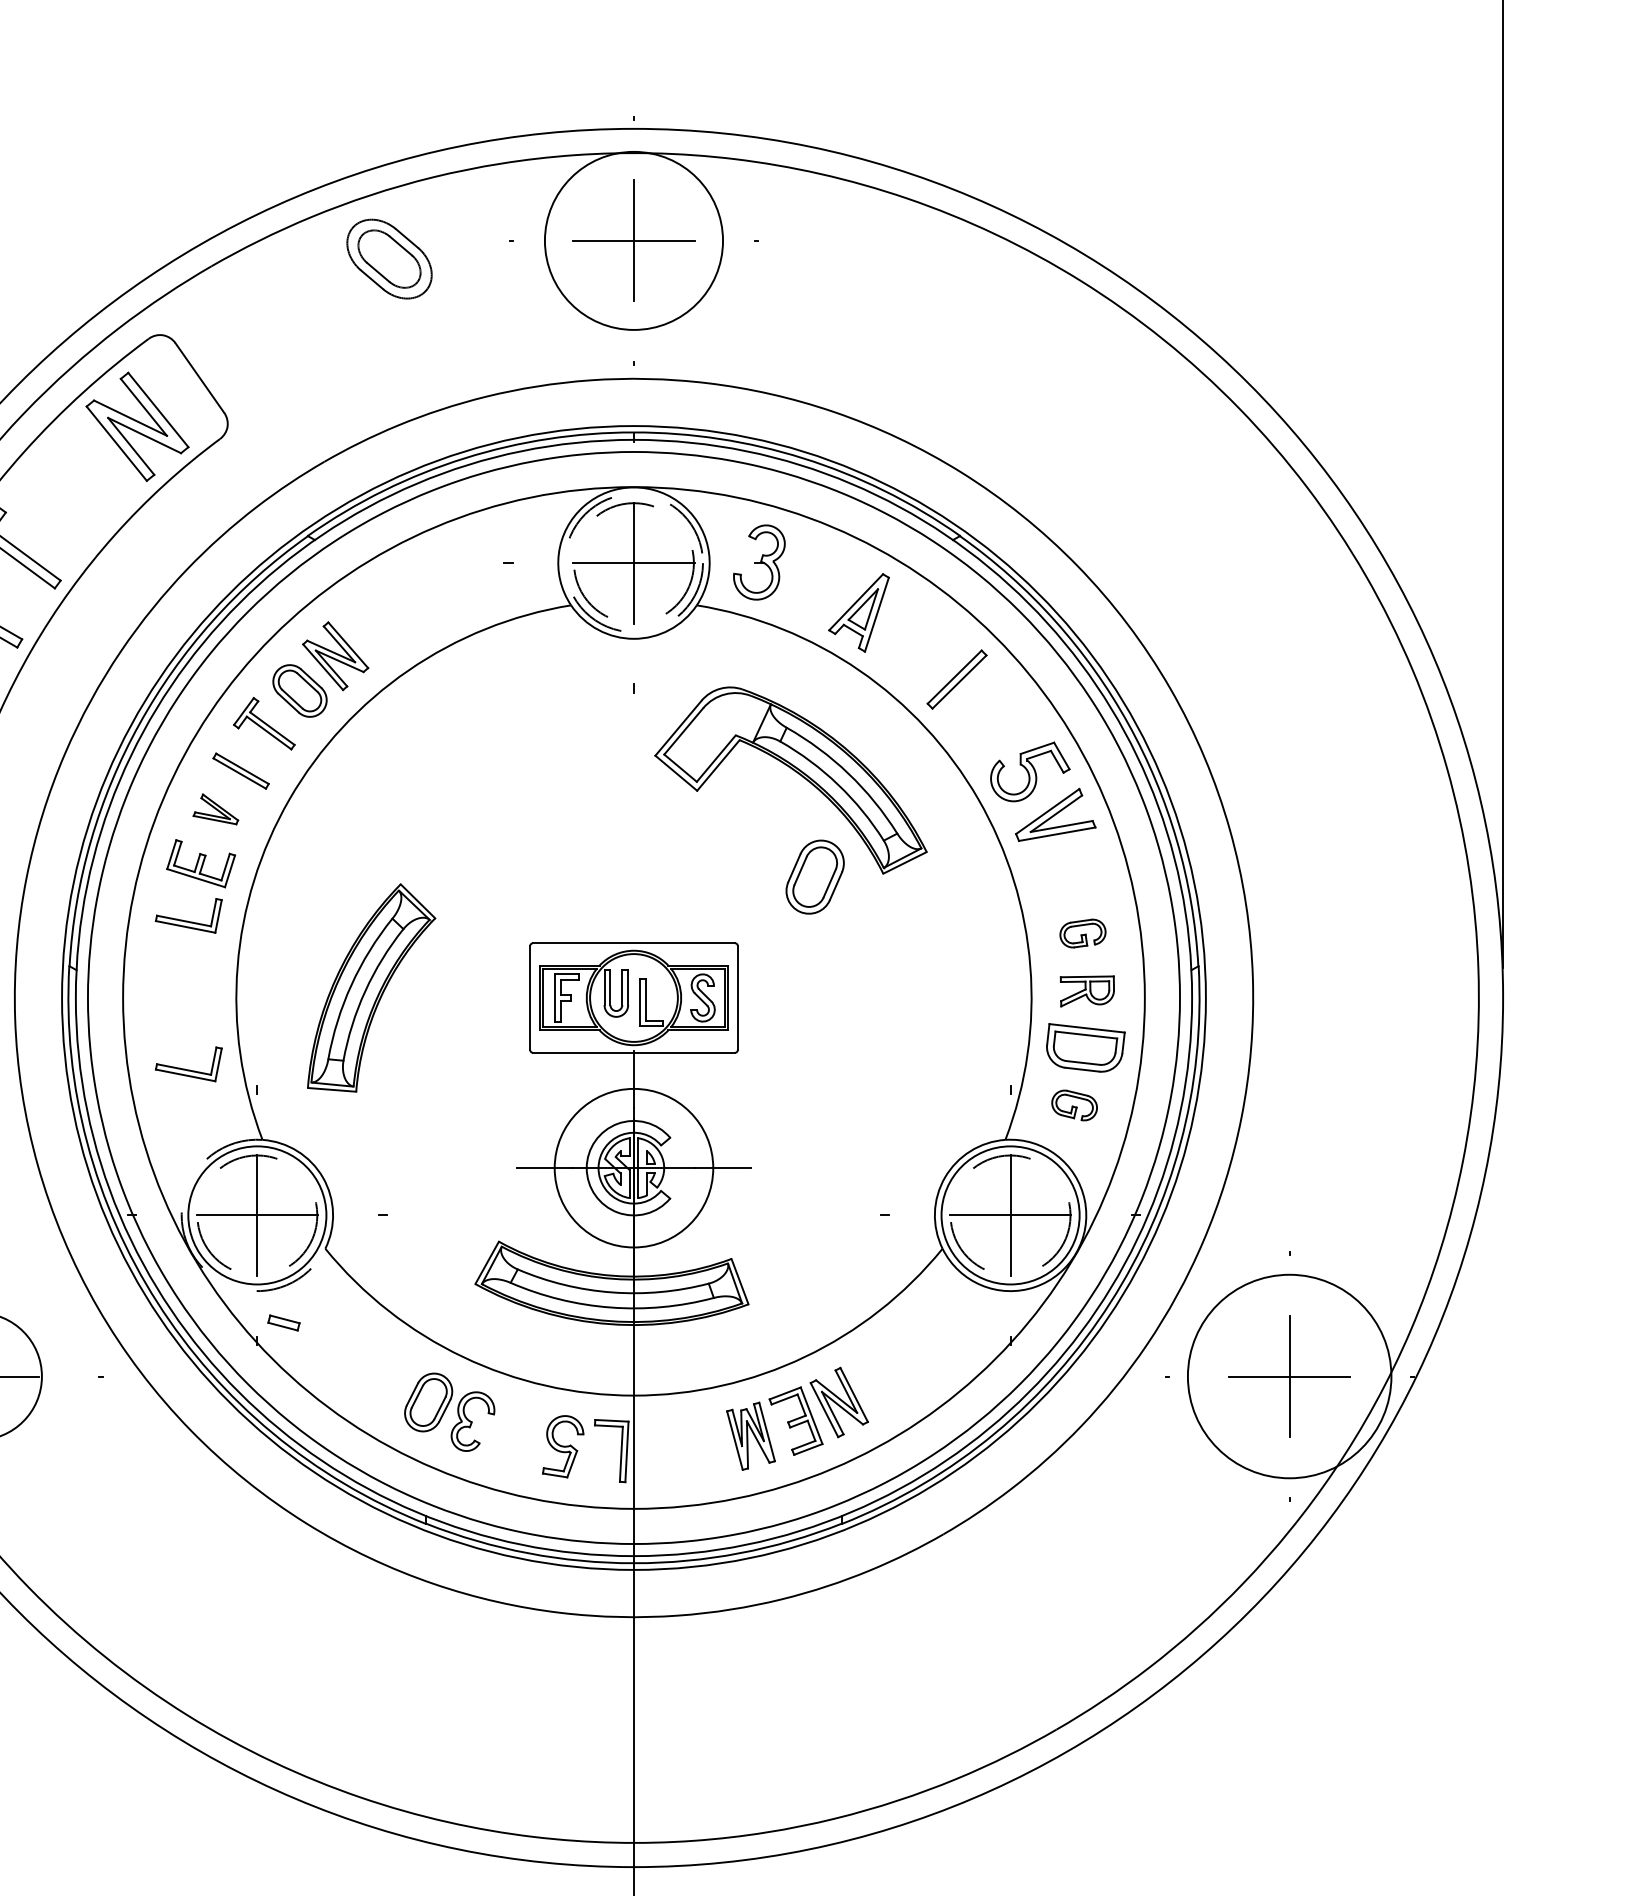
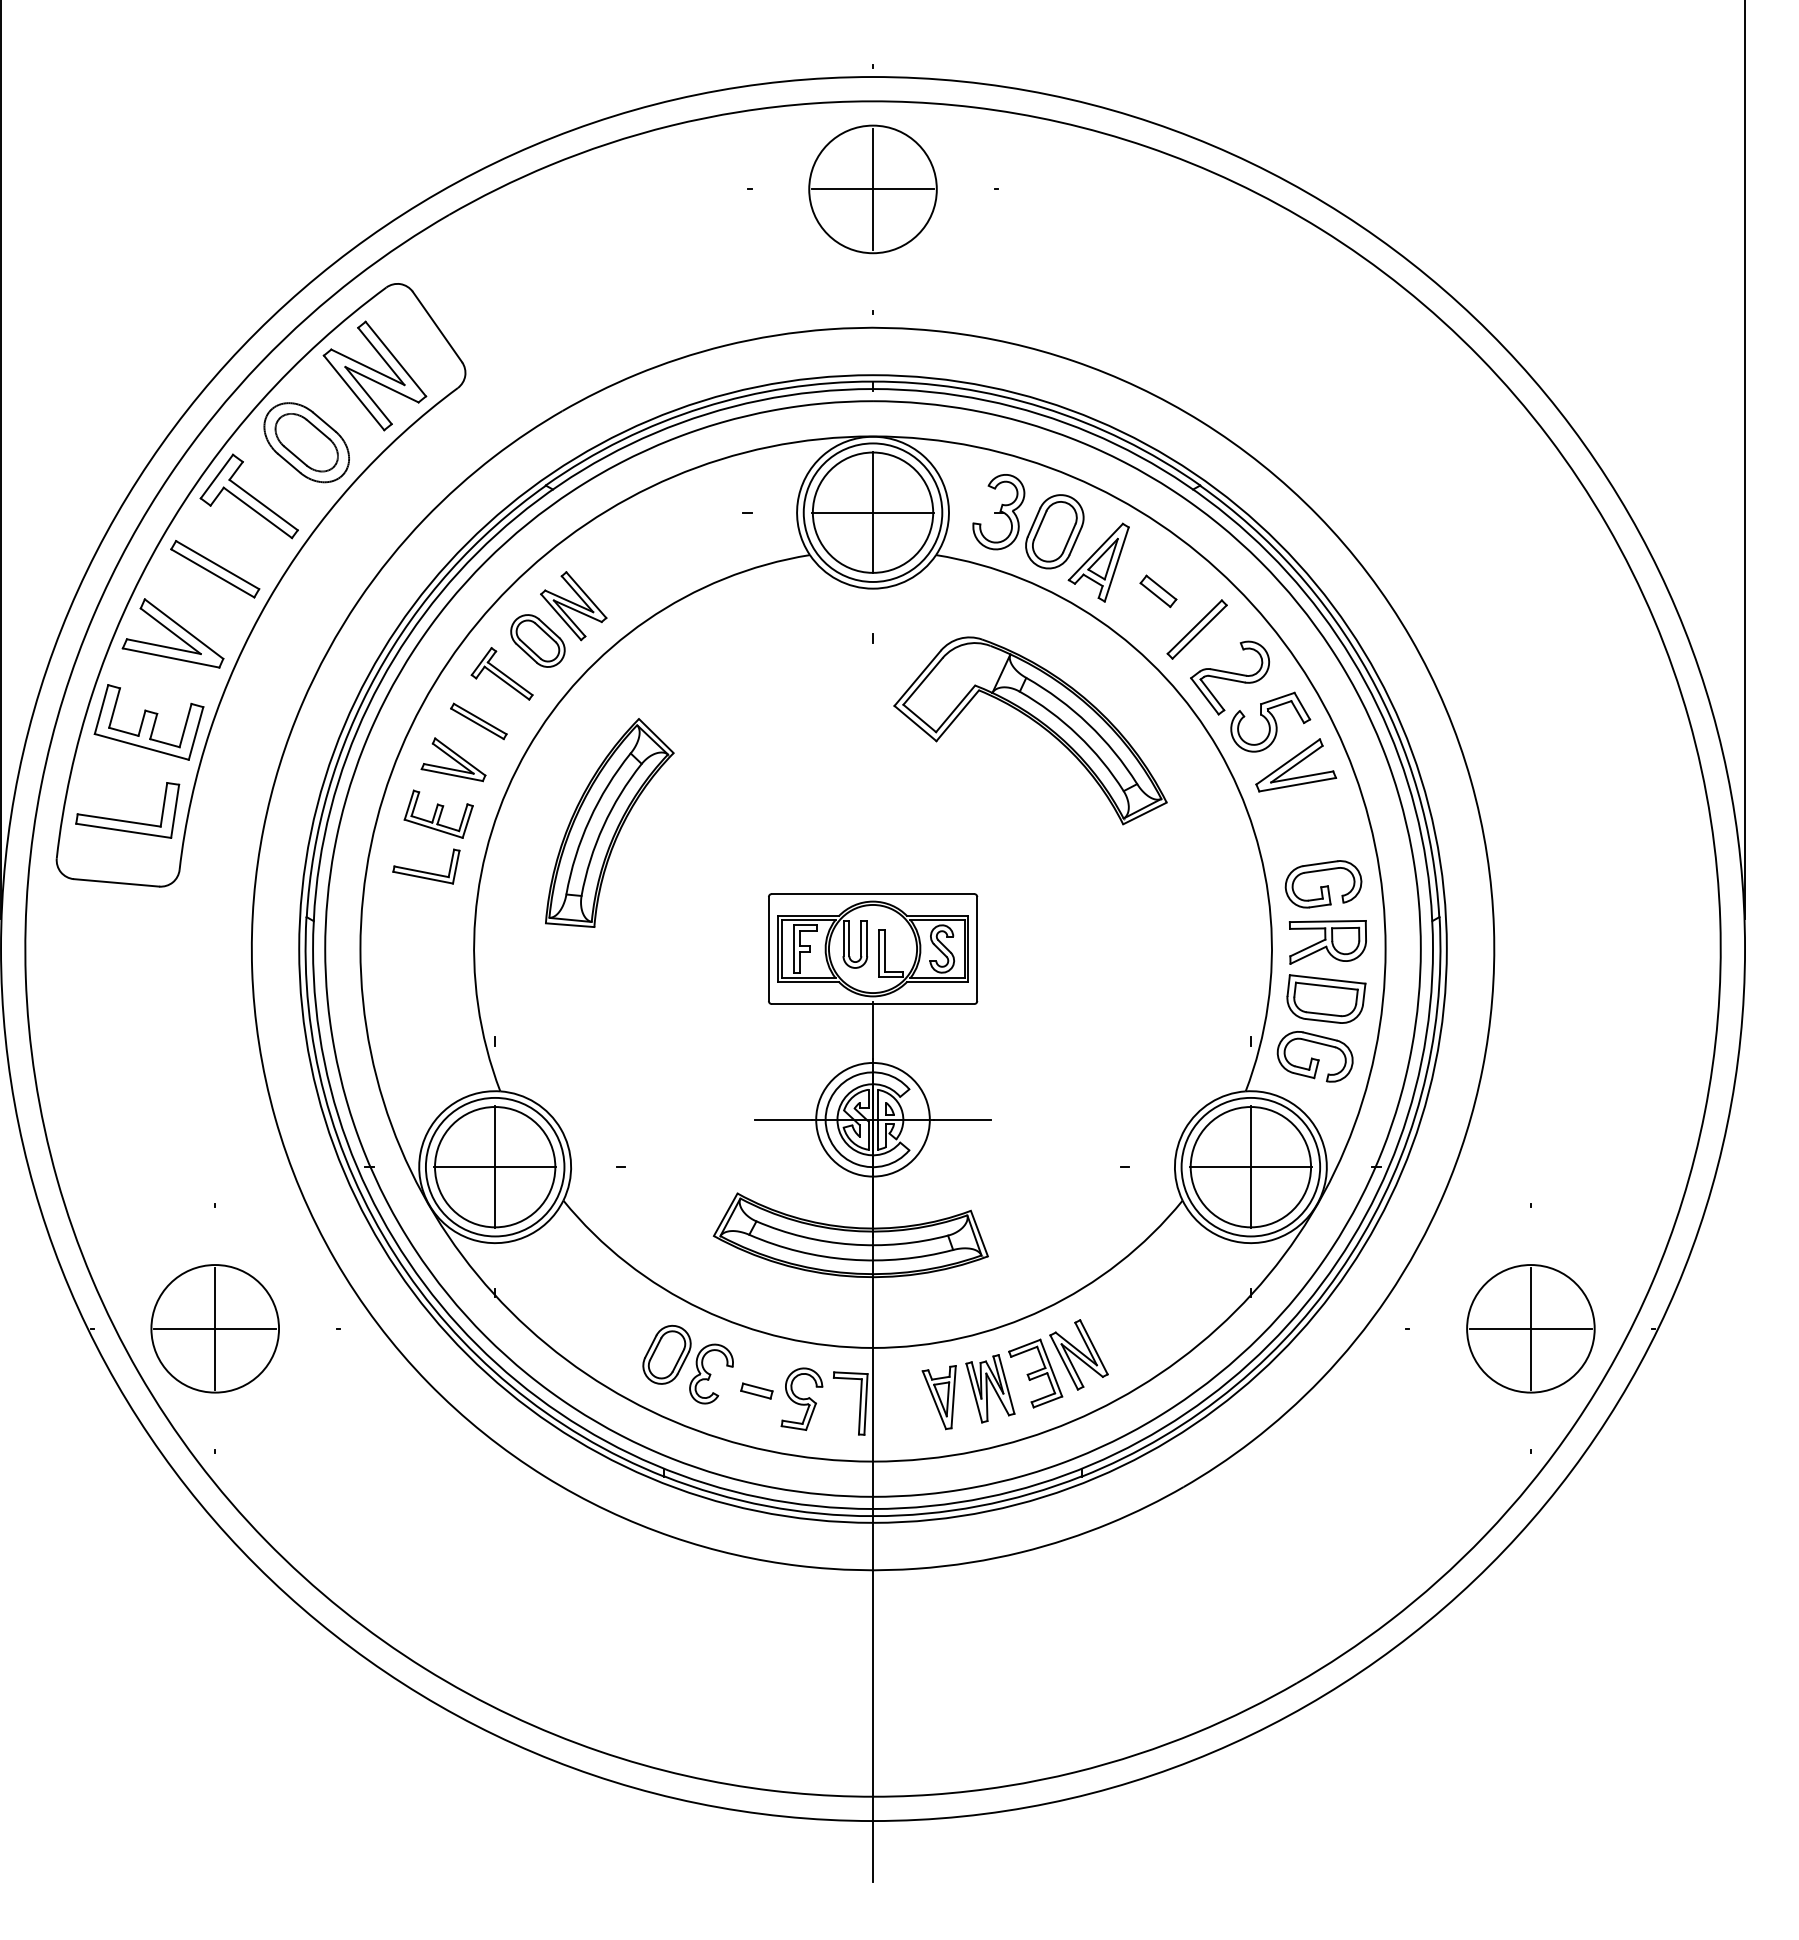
circle: (633, 240) -> (872, 189), size x0.71
part: (389, 258) -> (306, 442), moved
circle: (633, 562) -> (872, 512), dashed -> solid
circle: (633, 562) -> (872, 512), dashed -> solid
part: (918, 641) -> (1158, 591), added
part: (990, 727) -> (1230, 677), added
part: (215, 809) -> (453, 759), size x1.43
part: (814, 876) -> (1054, 531), moved
part: (1082, 933) -> (1323, 884), size x1.67
part: (371, 987) -> (609, 822), moved
part: (1086, 991) -> (1327, 942), size x1.43
part: (188, 1064) -> (426, 1015), removed
part: (1073, 1105) -> (1314, 1056), size x1.67
circle: (633, 1167) -> (872, 1119), size x0.71
circle: (257, 1215) -> (495, 1167), dashed -> solid
circle: (1010, 1215) -> (1250, 1167), dashed -> solid
arc: (191, 1253) -> (429, 1205), dashed -> solid
part: (283, 1322) -> (756, 1390), moved
circle: (1289, 1376) -> (1530, 1328), size x0.62
part: (699, 1444) -> (938, 1397), added

